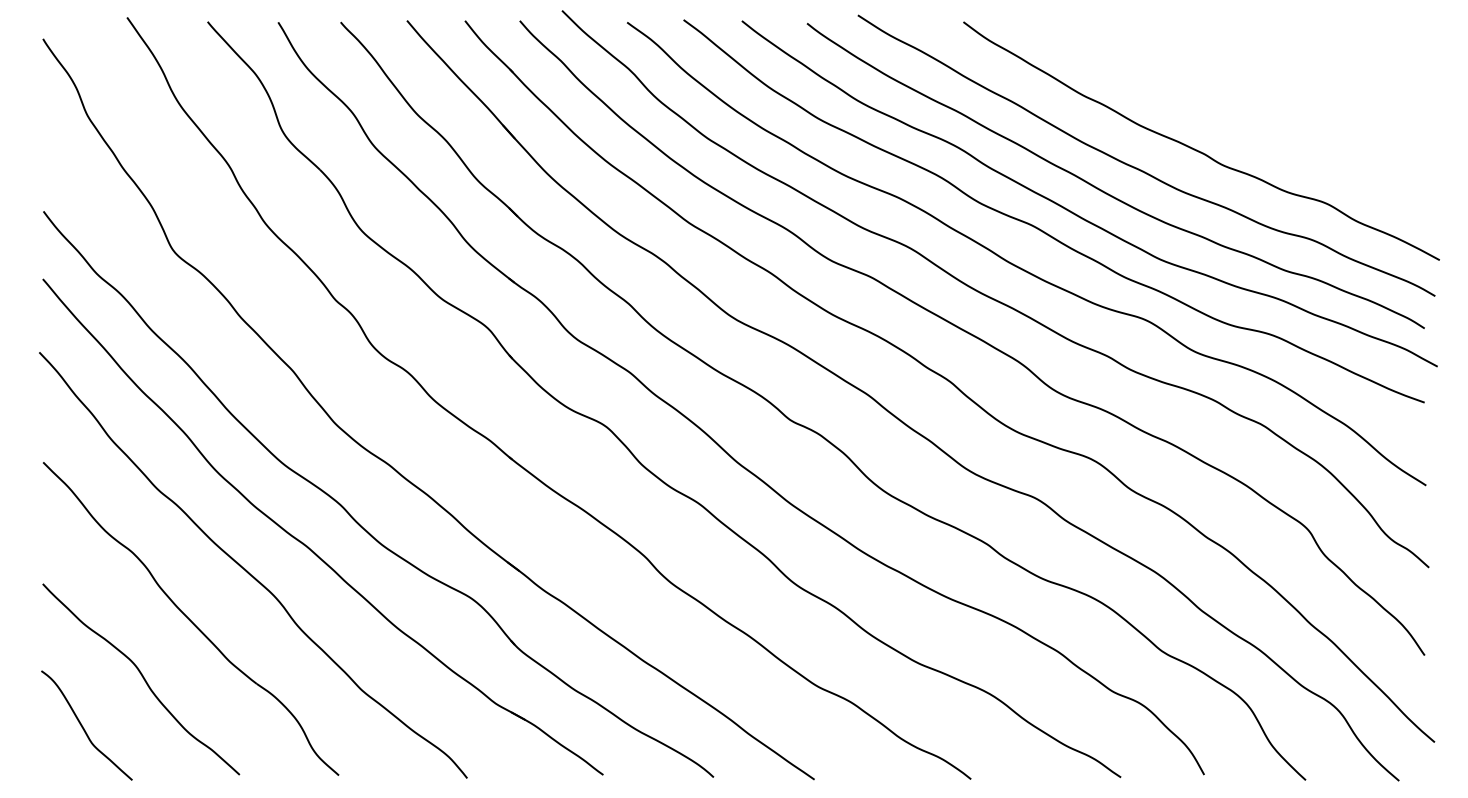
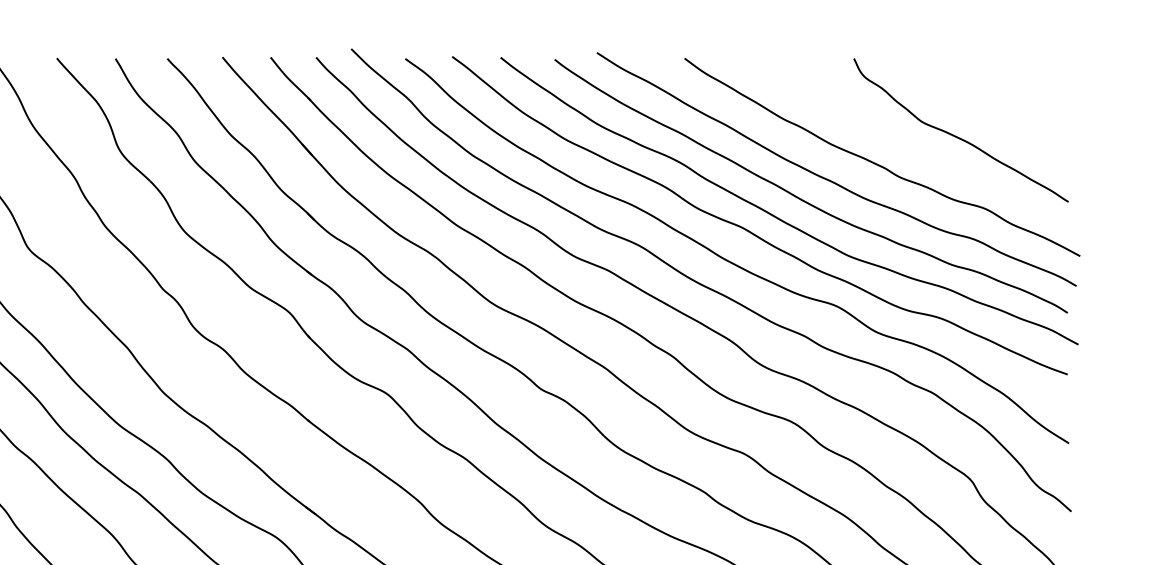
curve: (1293, 116) -> (958, 136), added

